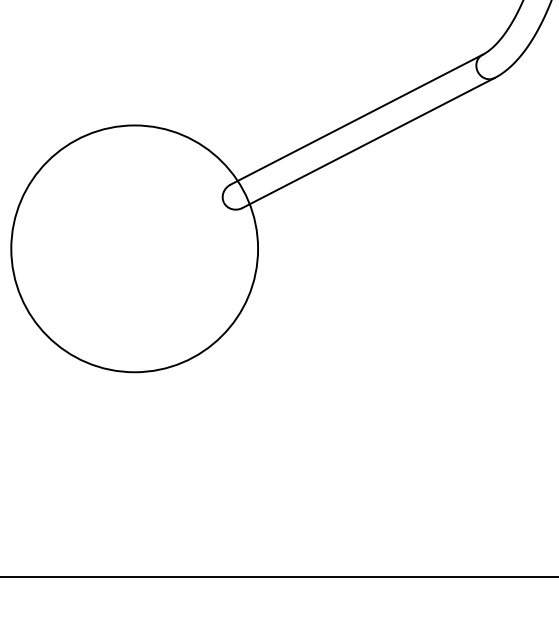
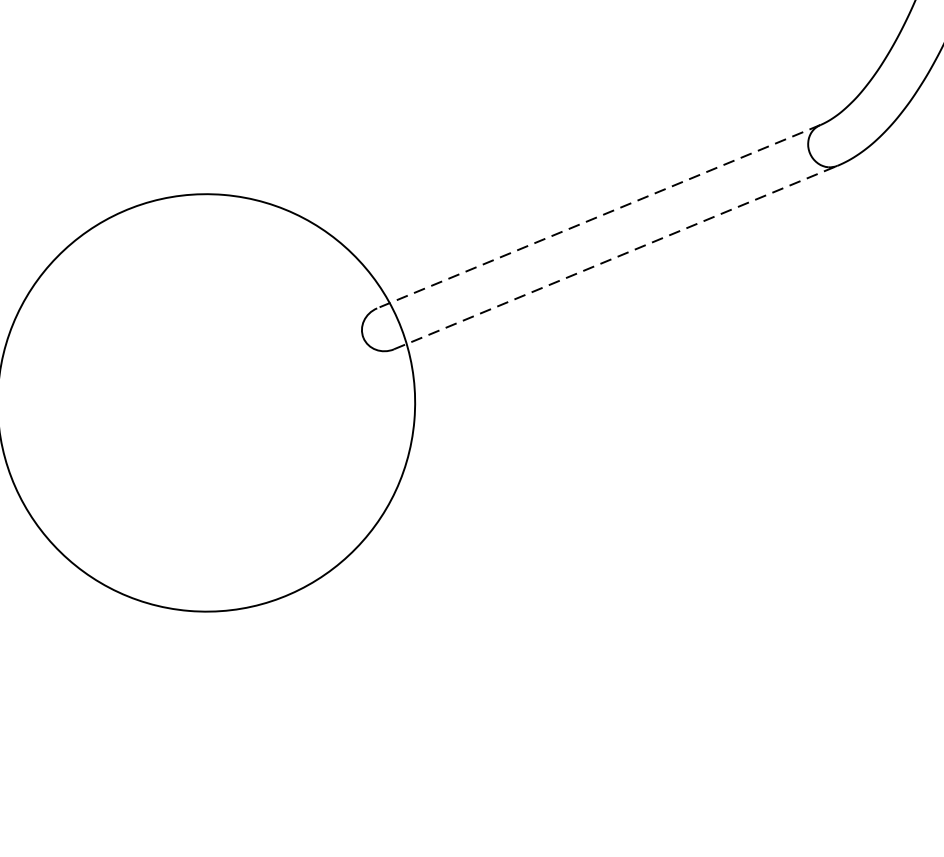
line: (356, 119) -> (598, 216), solid -> dashed
line: (368, 142) -> (615, 256), solid -> dashed

